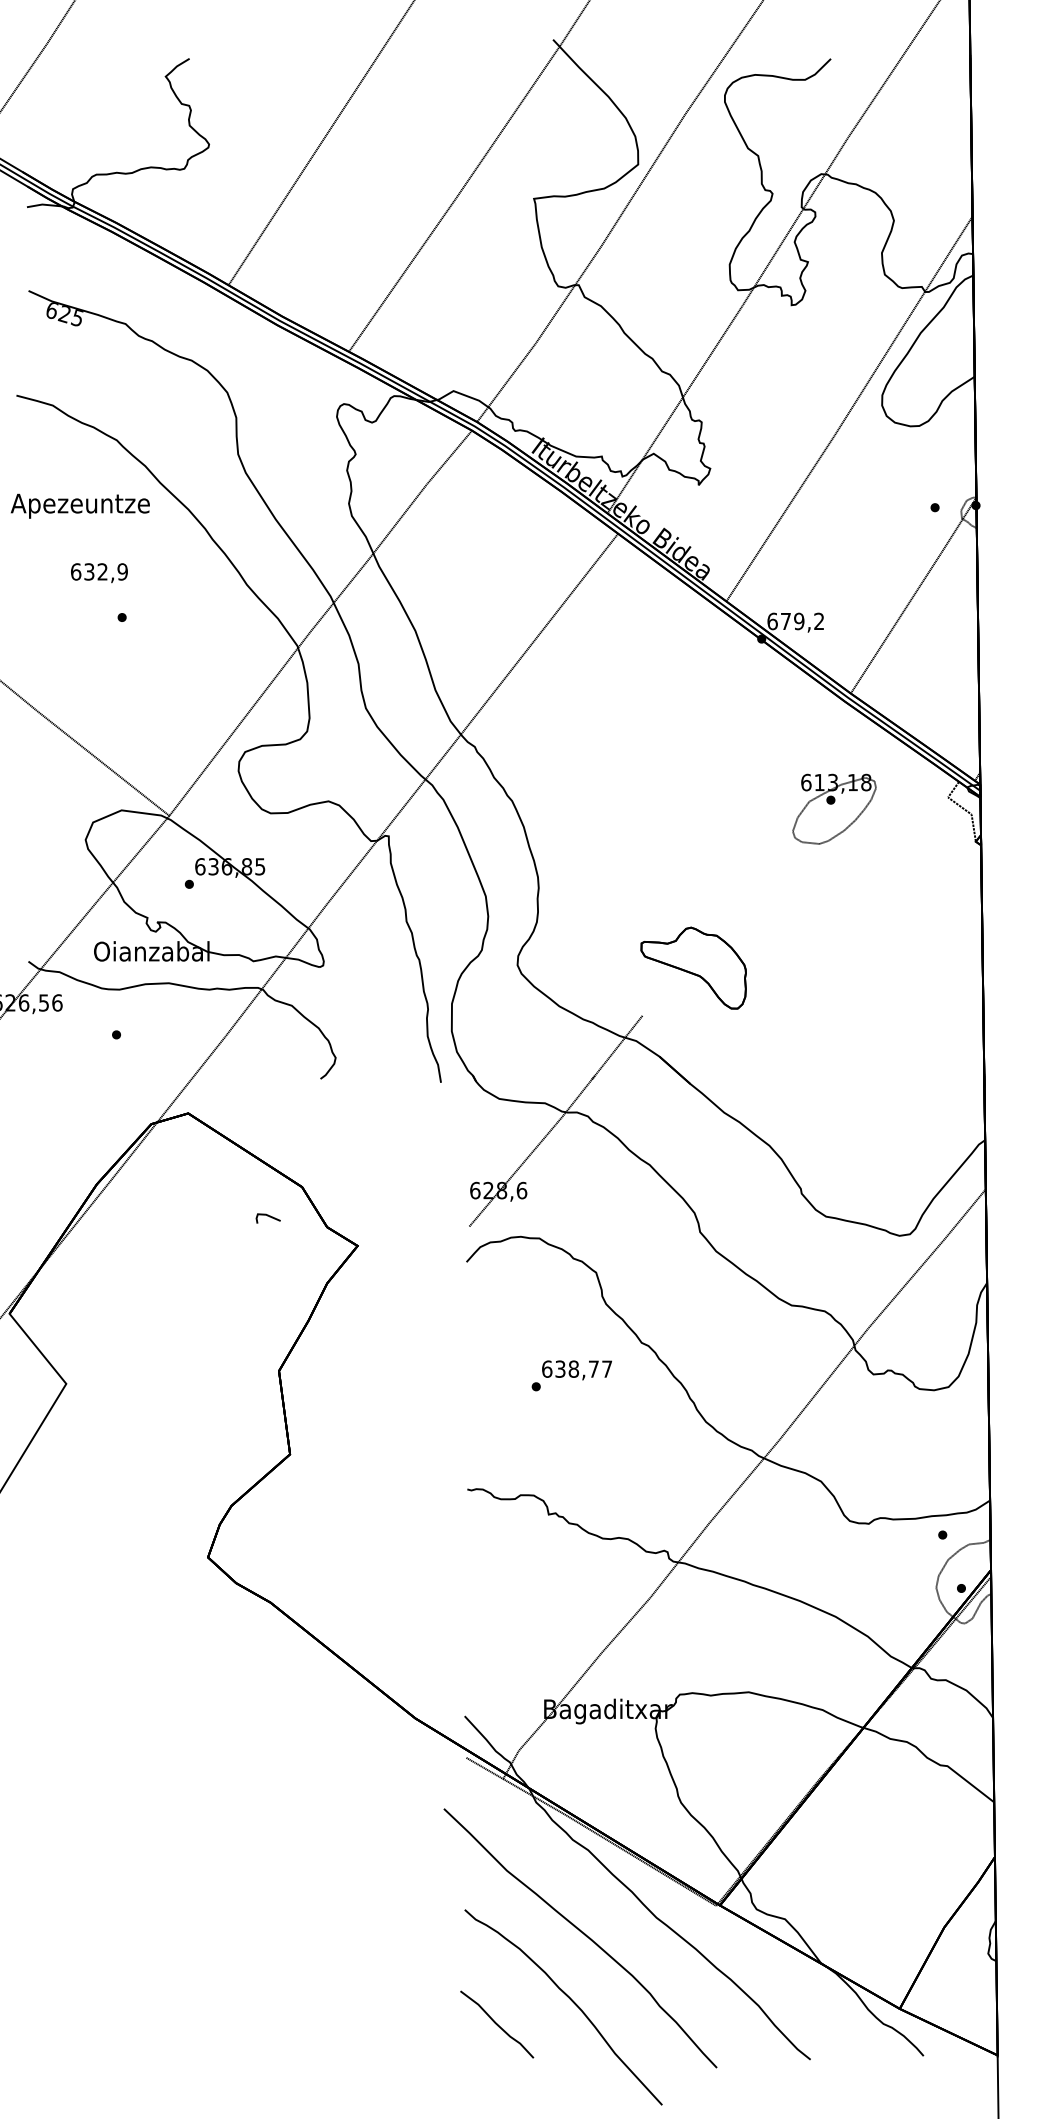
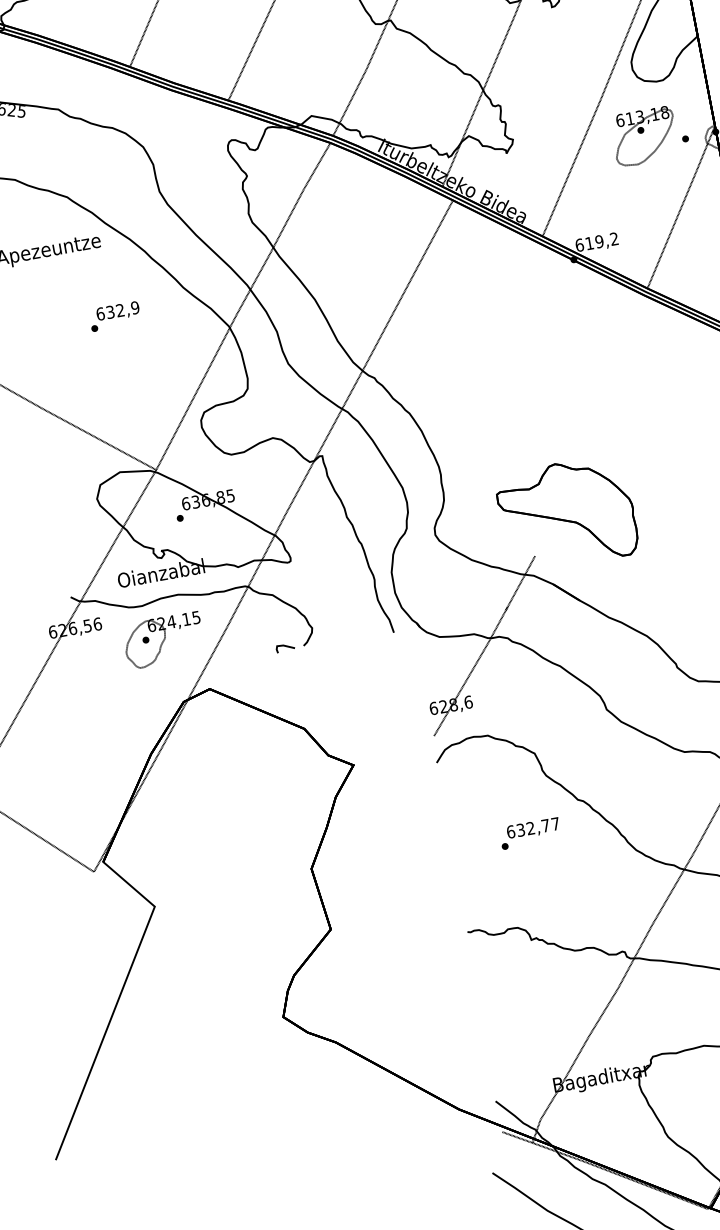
text: (99, 573) -> (118, 312), moved
text: (785, 621) -> (589, 243), 679,2 -> 619,2
part: (834, 808) -> (644, 136), moved
part: (693, 967) -> (566, 513), size x1.67
part: (139, 1039) -> (163, 640), added
line: (267, 1216) -> (284, 646), moved
text: (573, 1368) -> (530, 827), 638,77 -> 632,77

